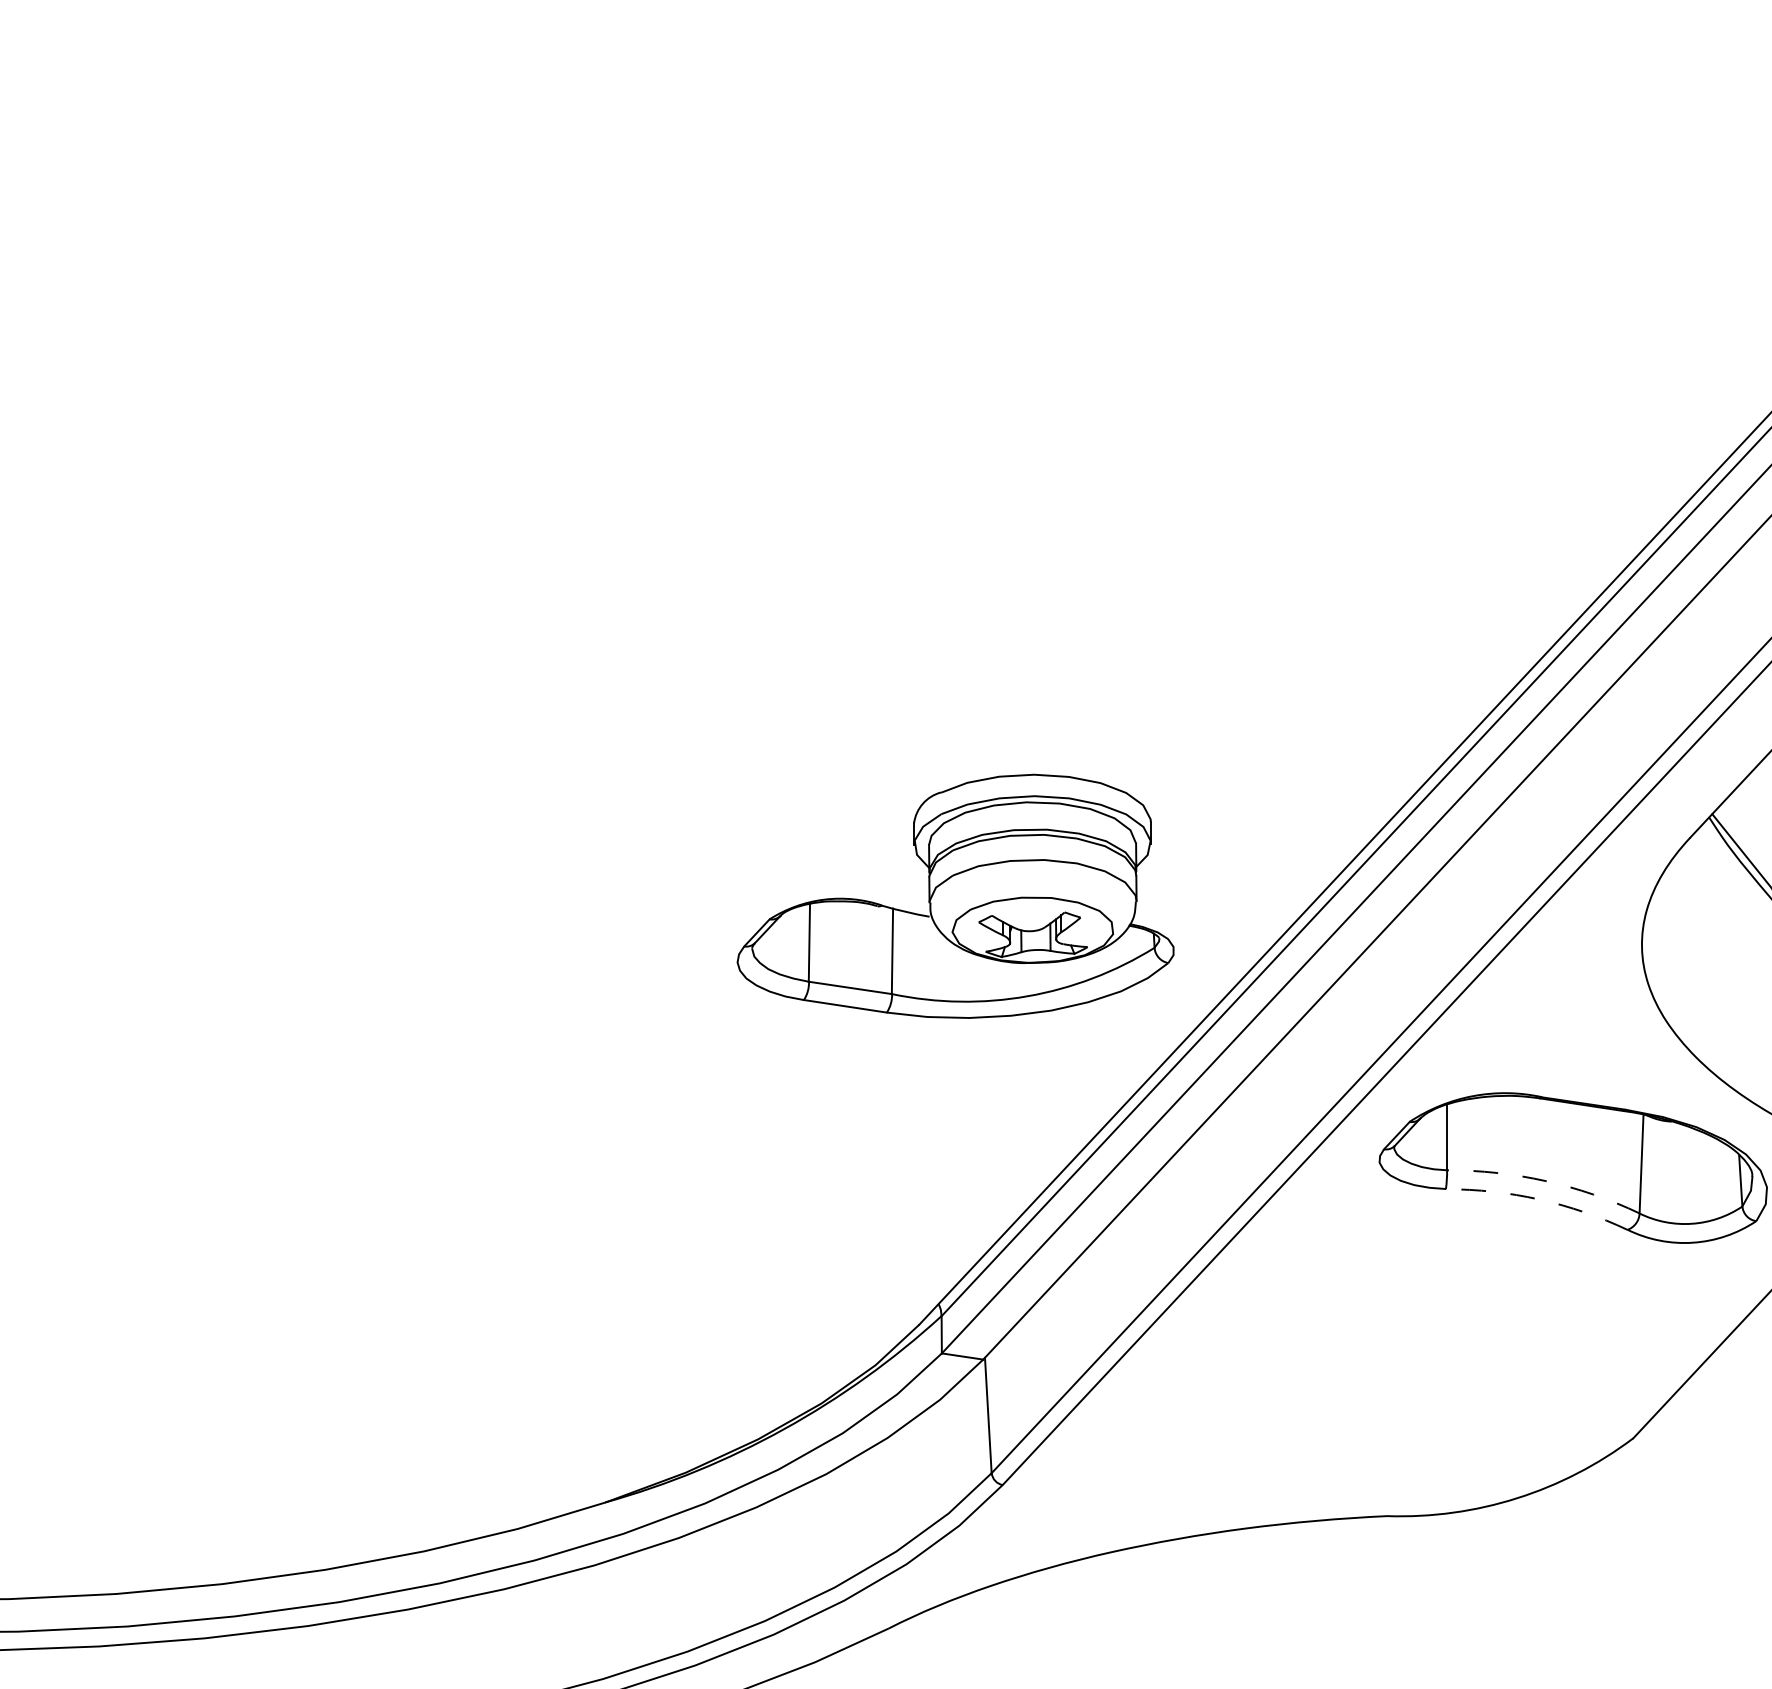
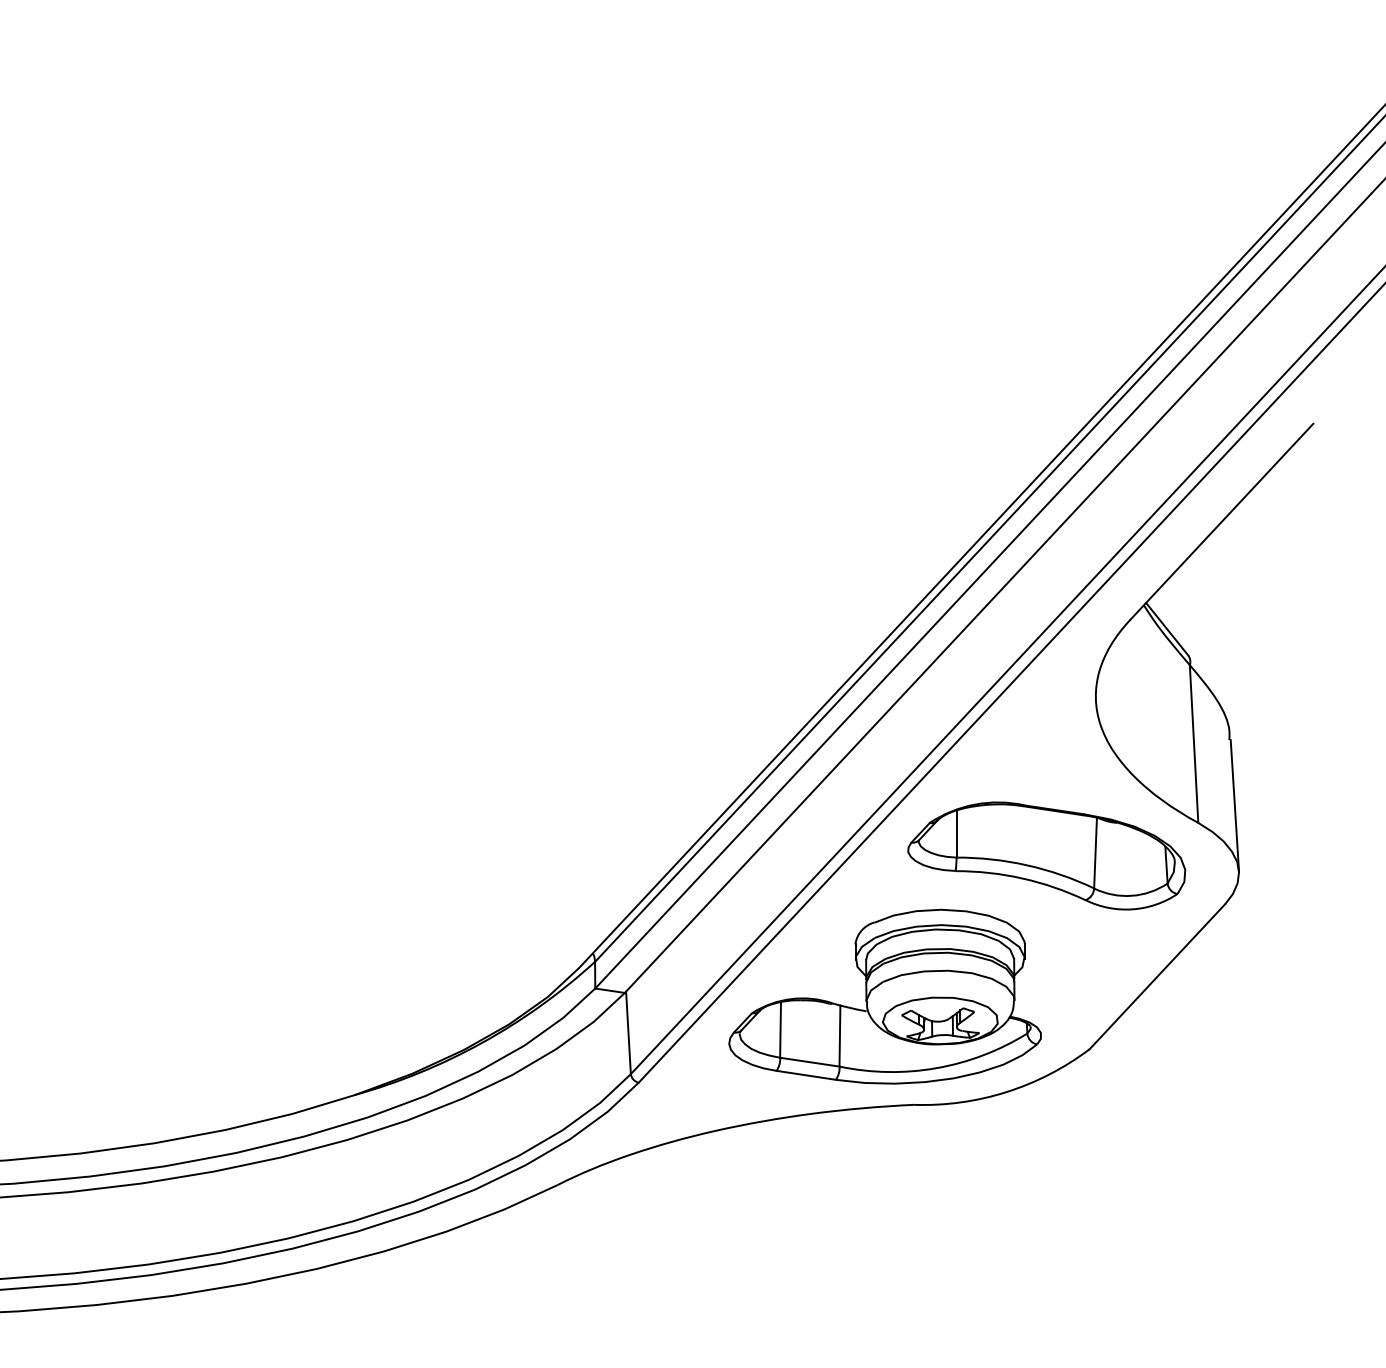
part: (954, 896) -> (884, 996), moved
arc: (1546, 1181) -> (1027, 865), dashed -> solid
arc: (1539, 1199) -> (1022, 878), dashed -> solid

